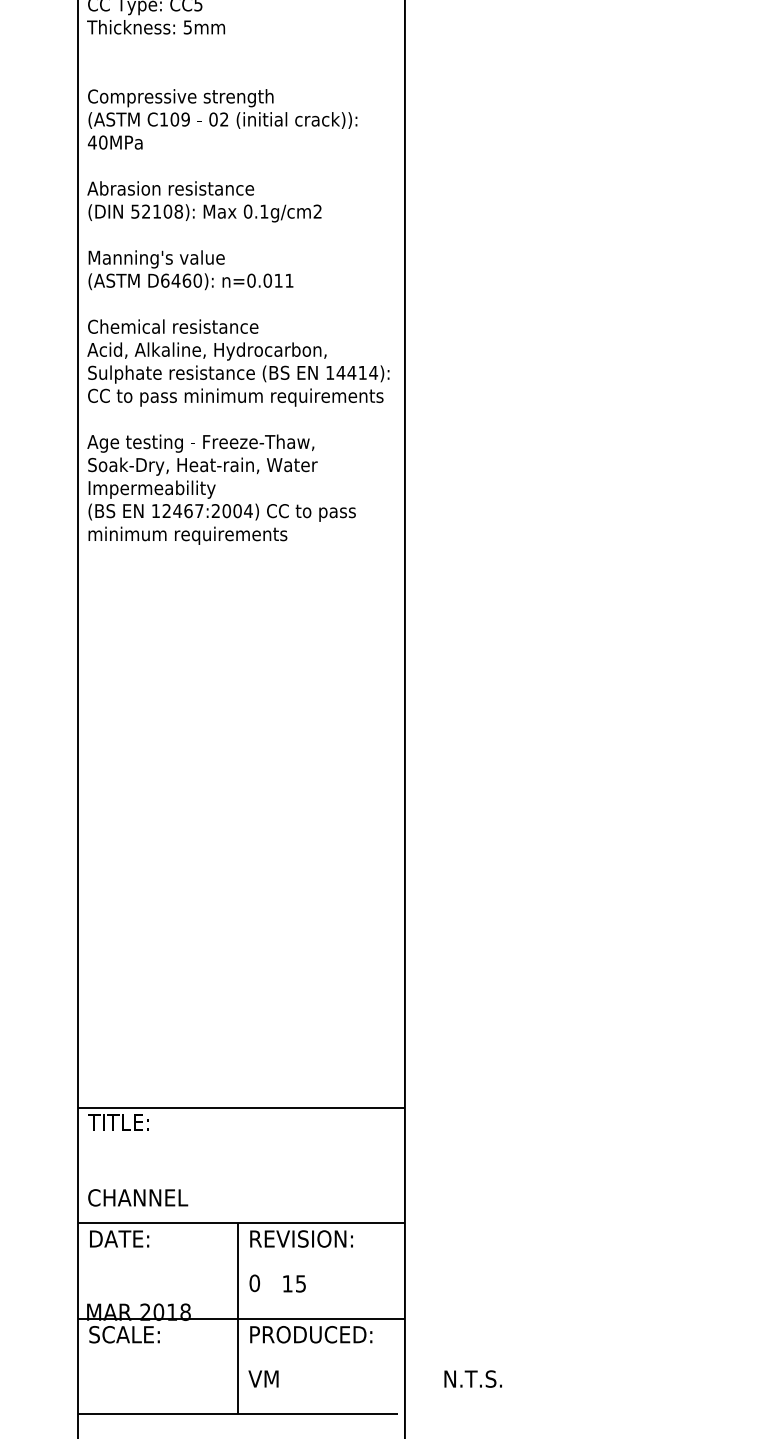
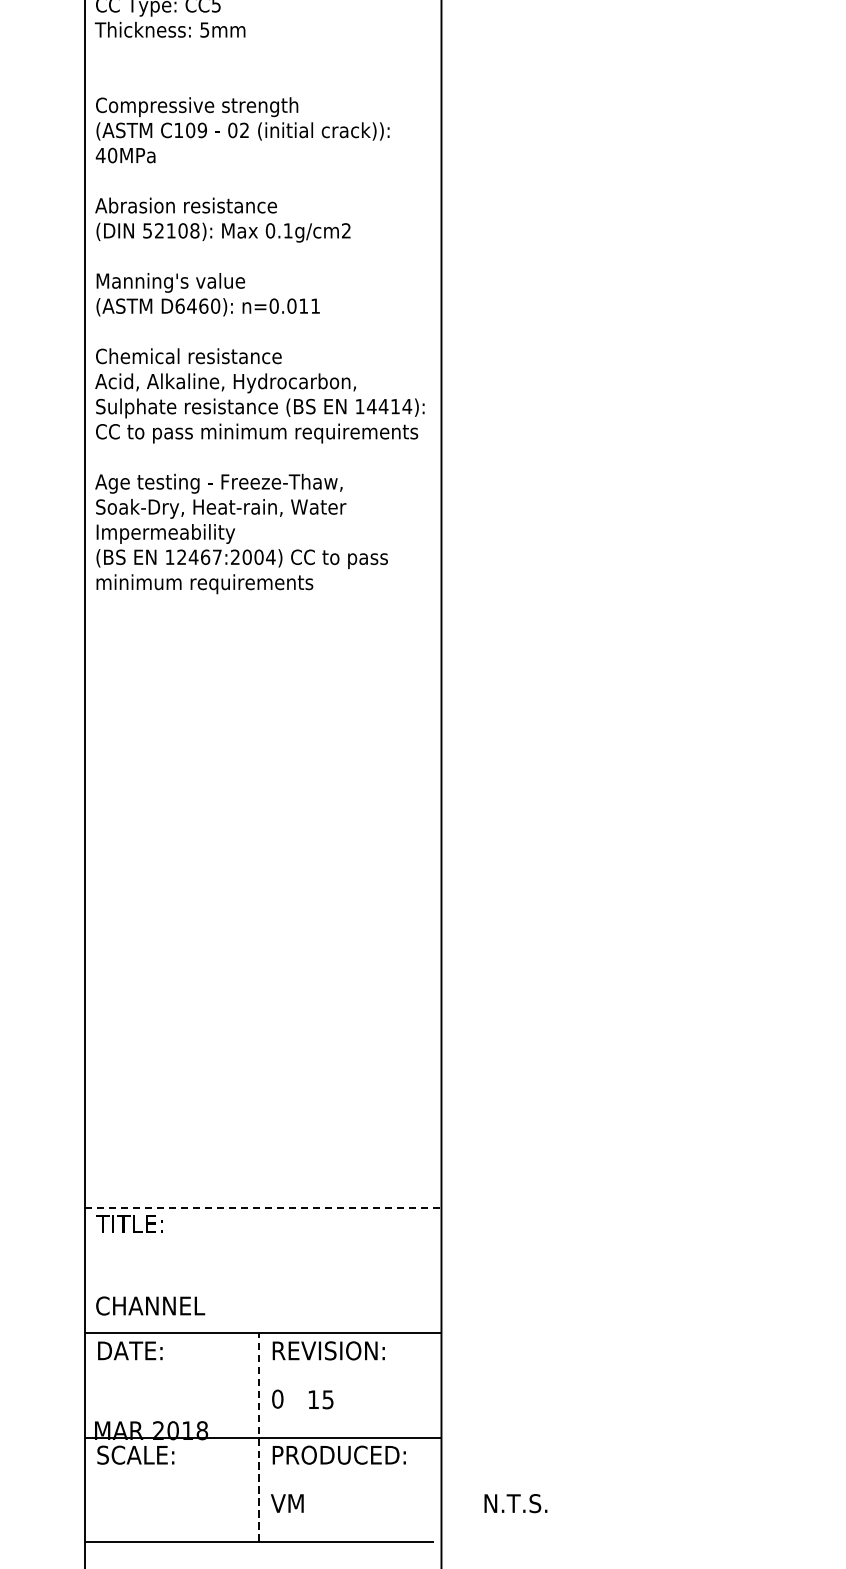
line: (241, 1107) -> (263, 1207), solid -> dashed
line: (237, 1318) -> (258, 1437), solid -> dashed

